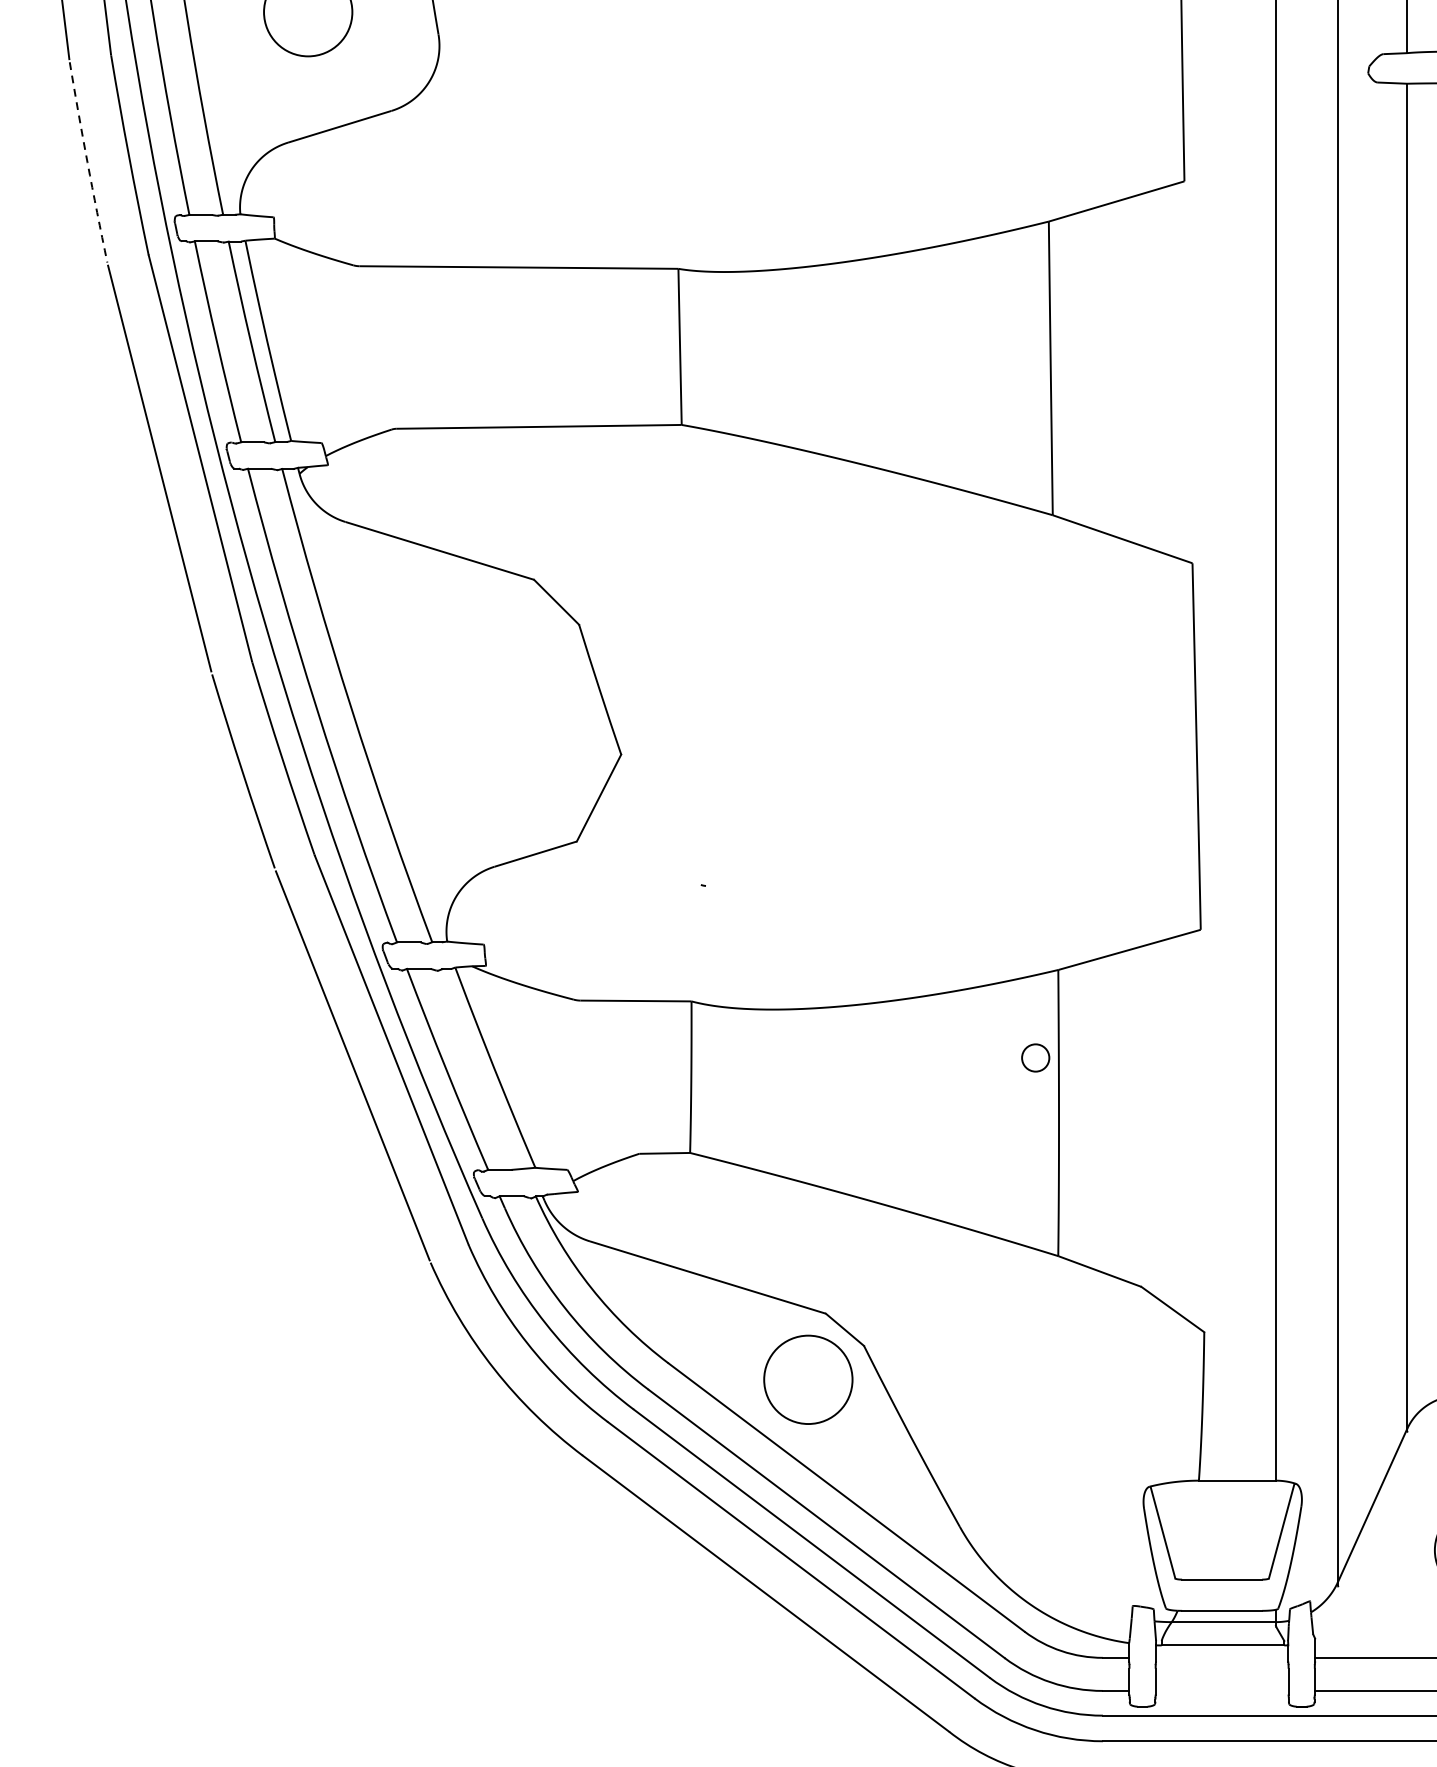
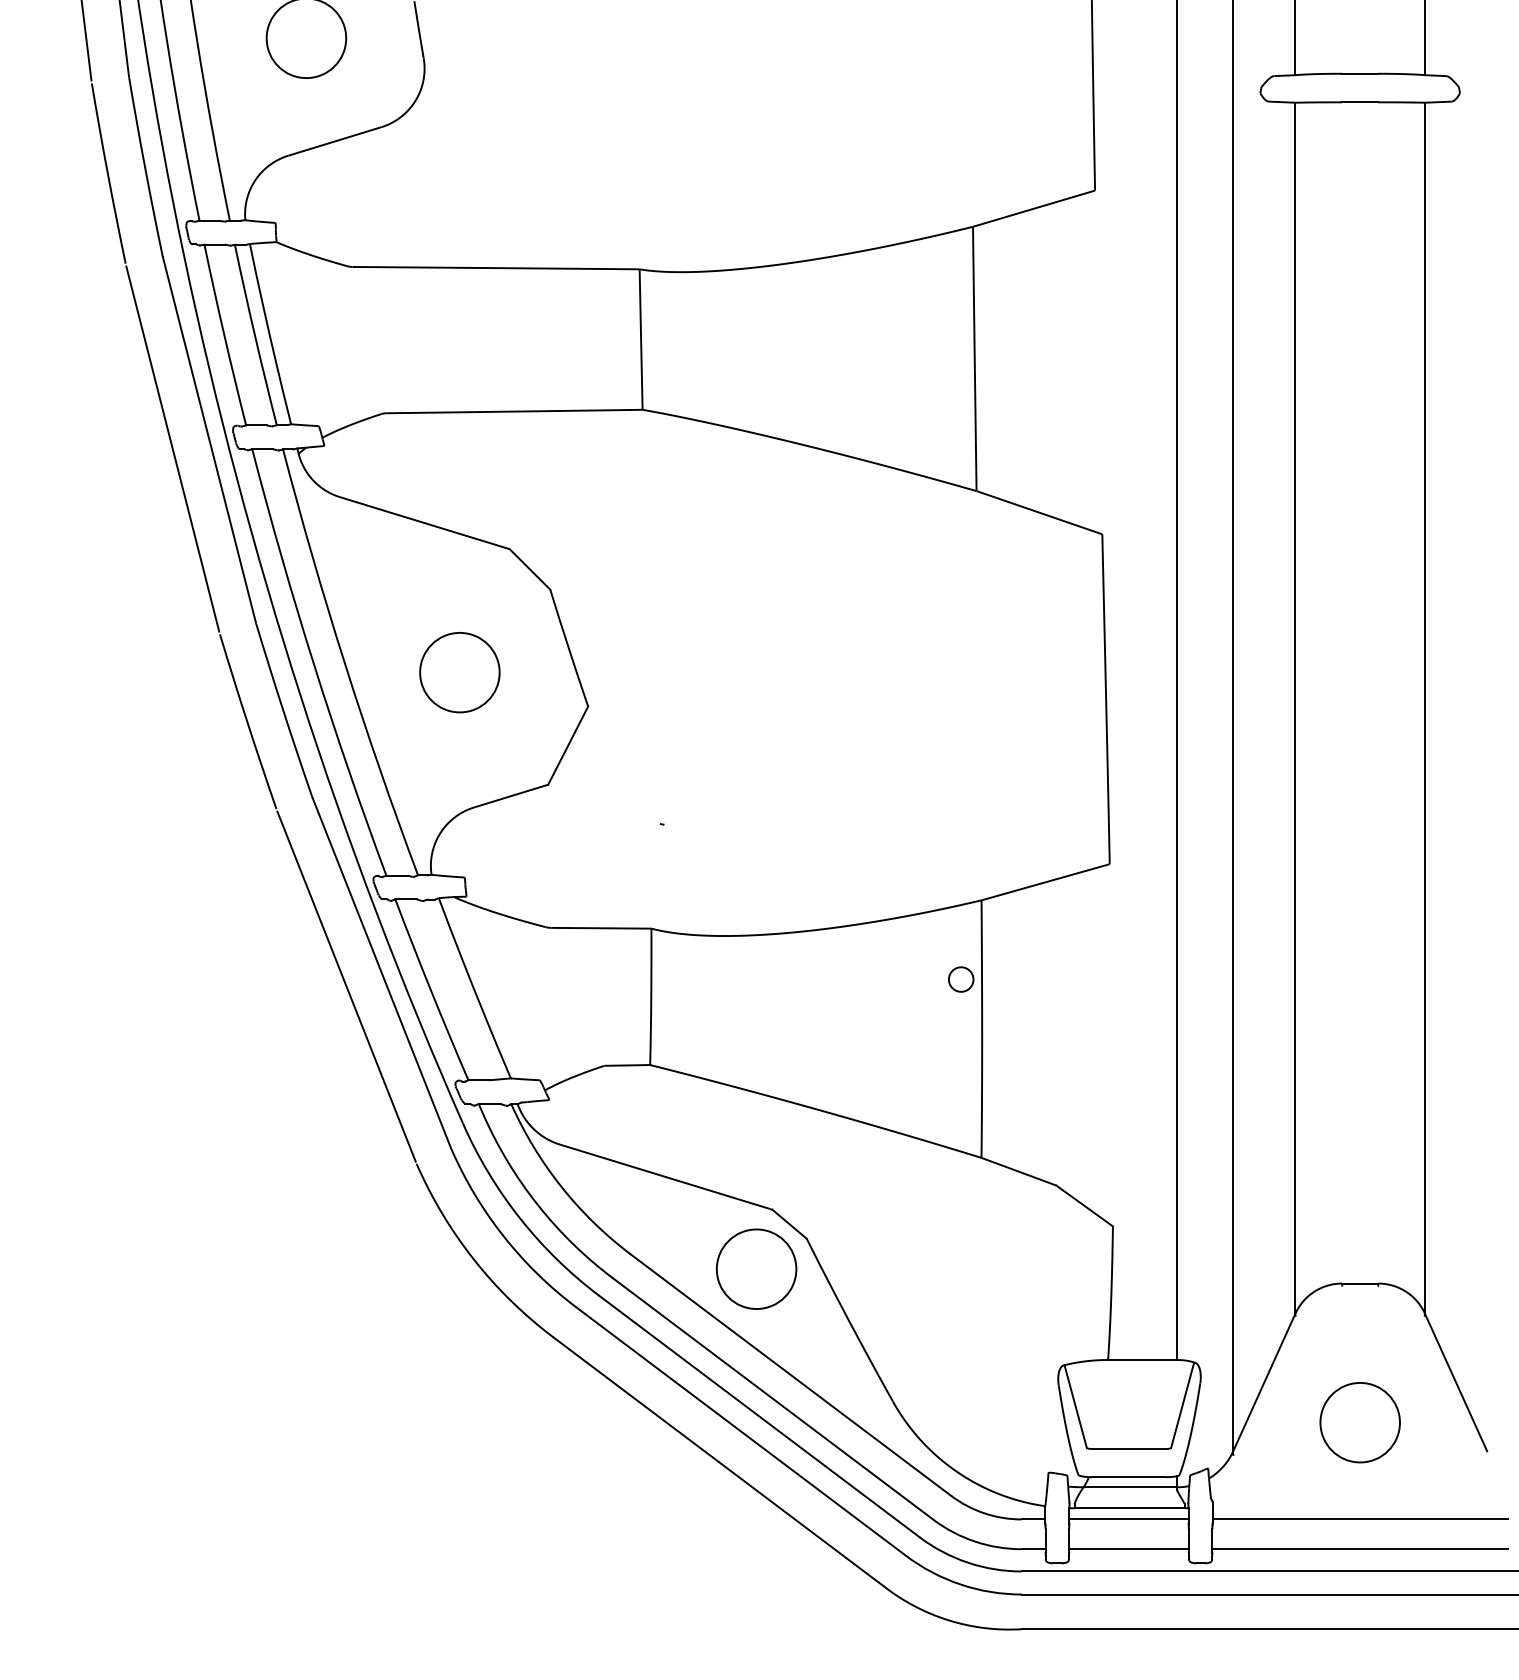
arc: (87, 162) -> (107, 173), dashed -> solid
circle: (478, 716) -> (459, 672), added
line: (1221, 1657) -> (1128, 1519), added
line: (1221, 1691) -> (1128, 1549), added

